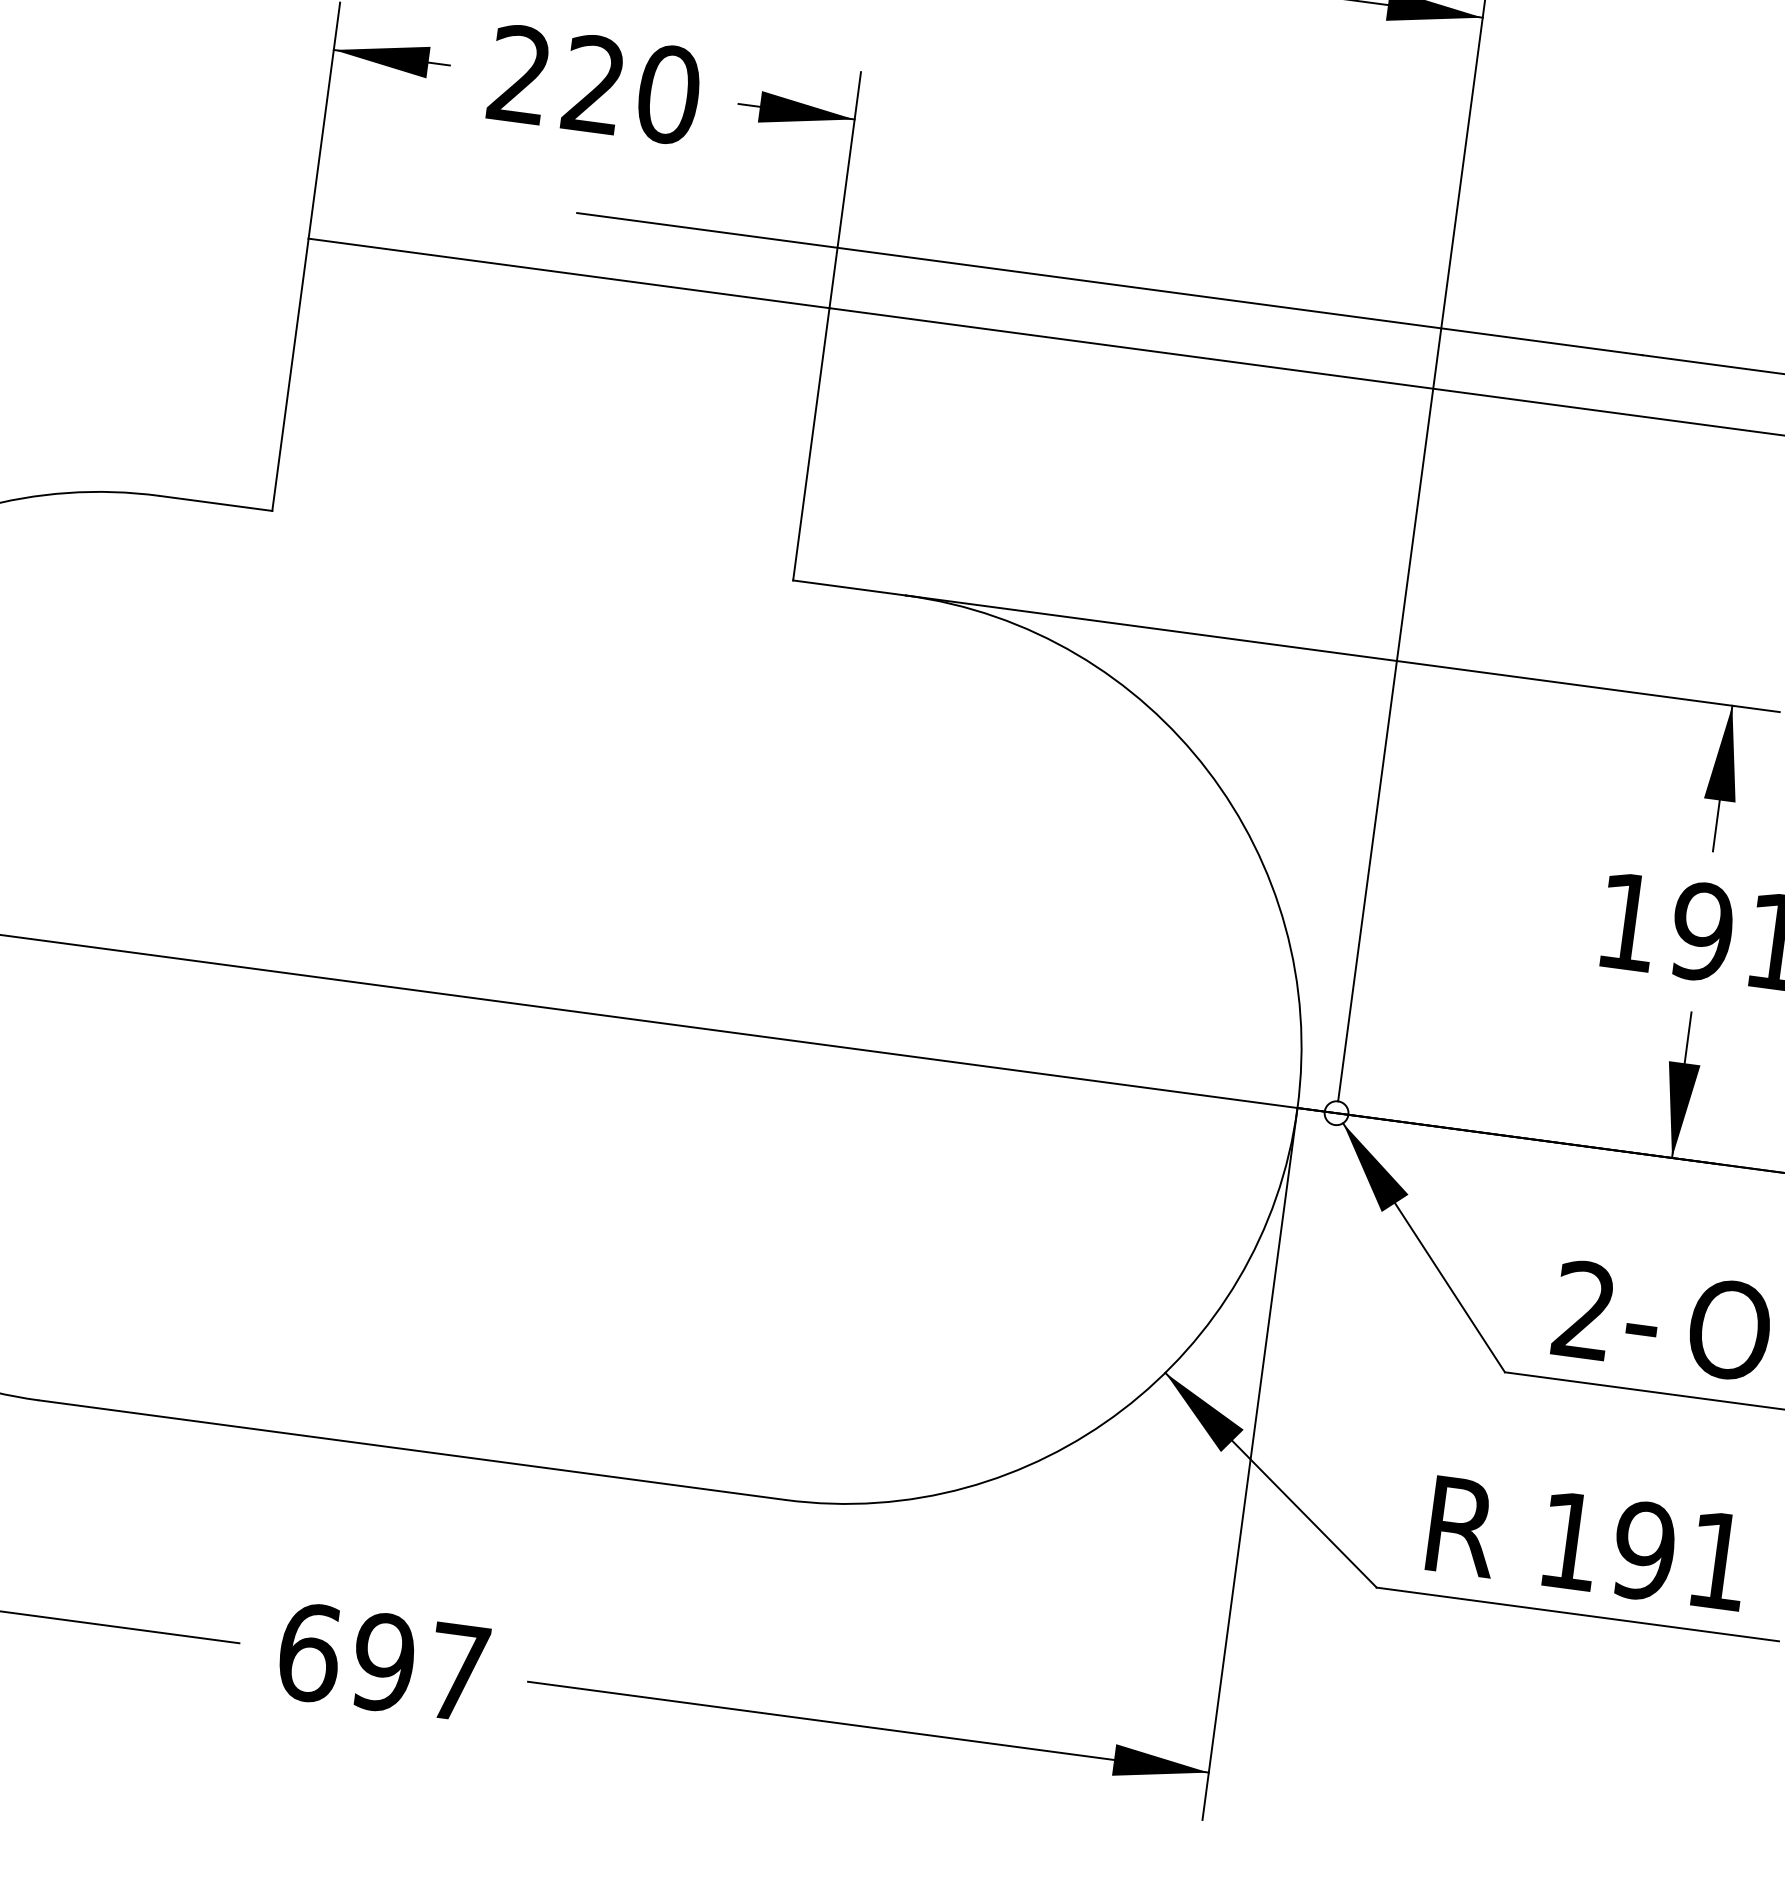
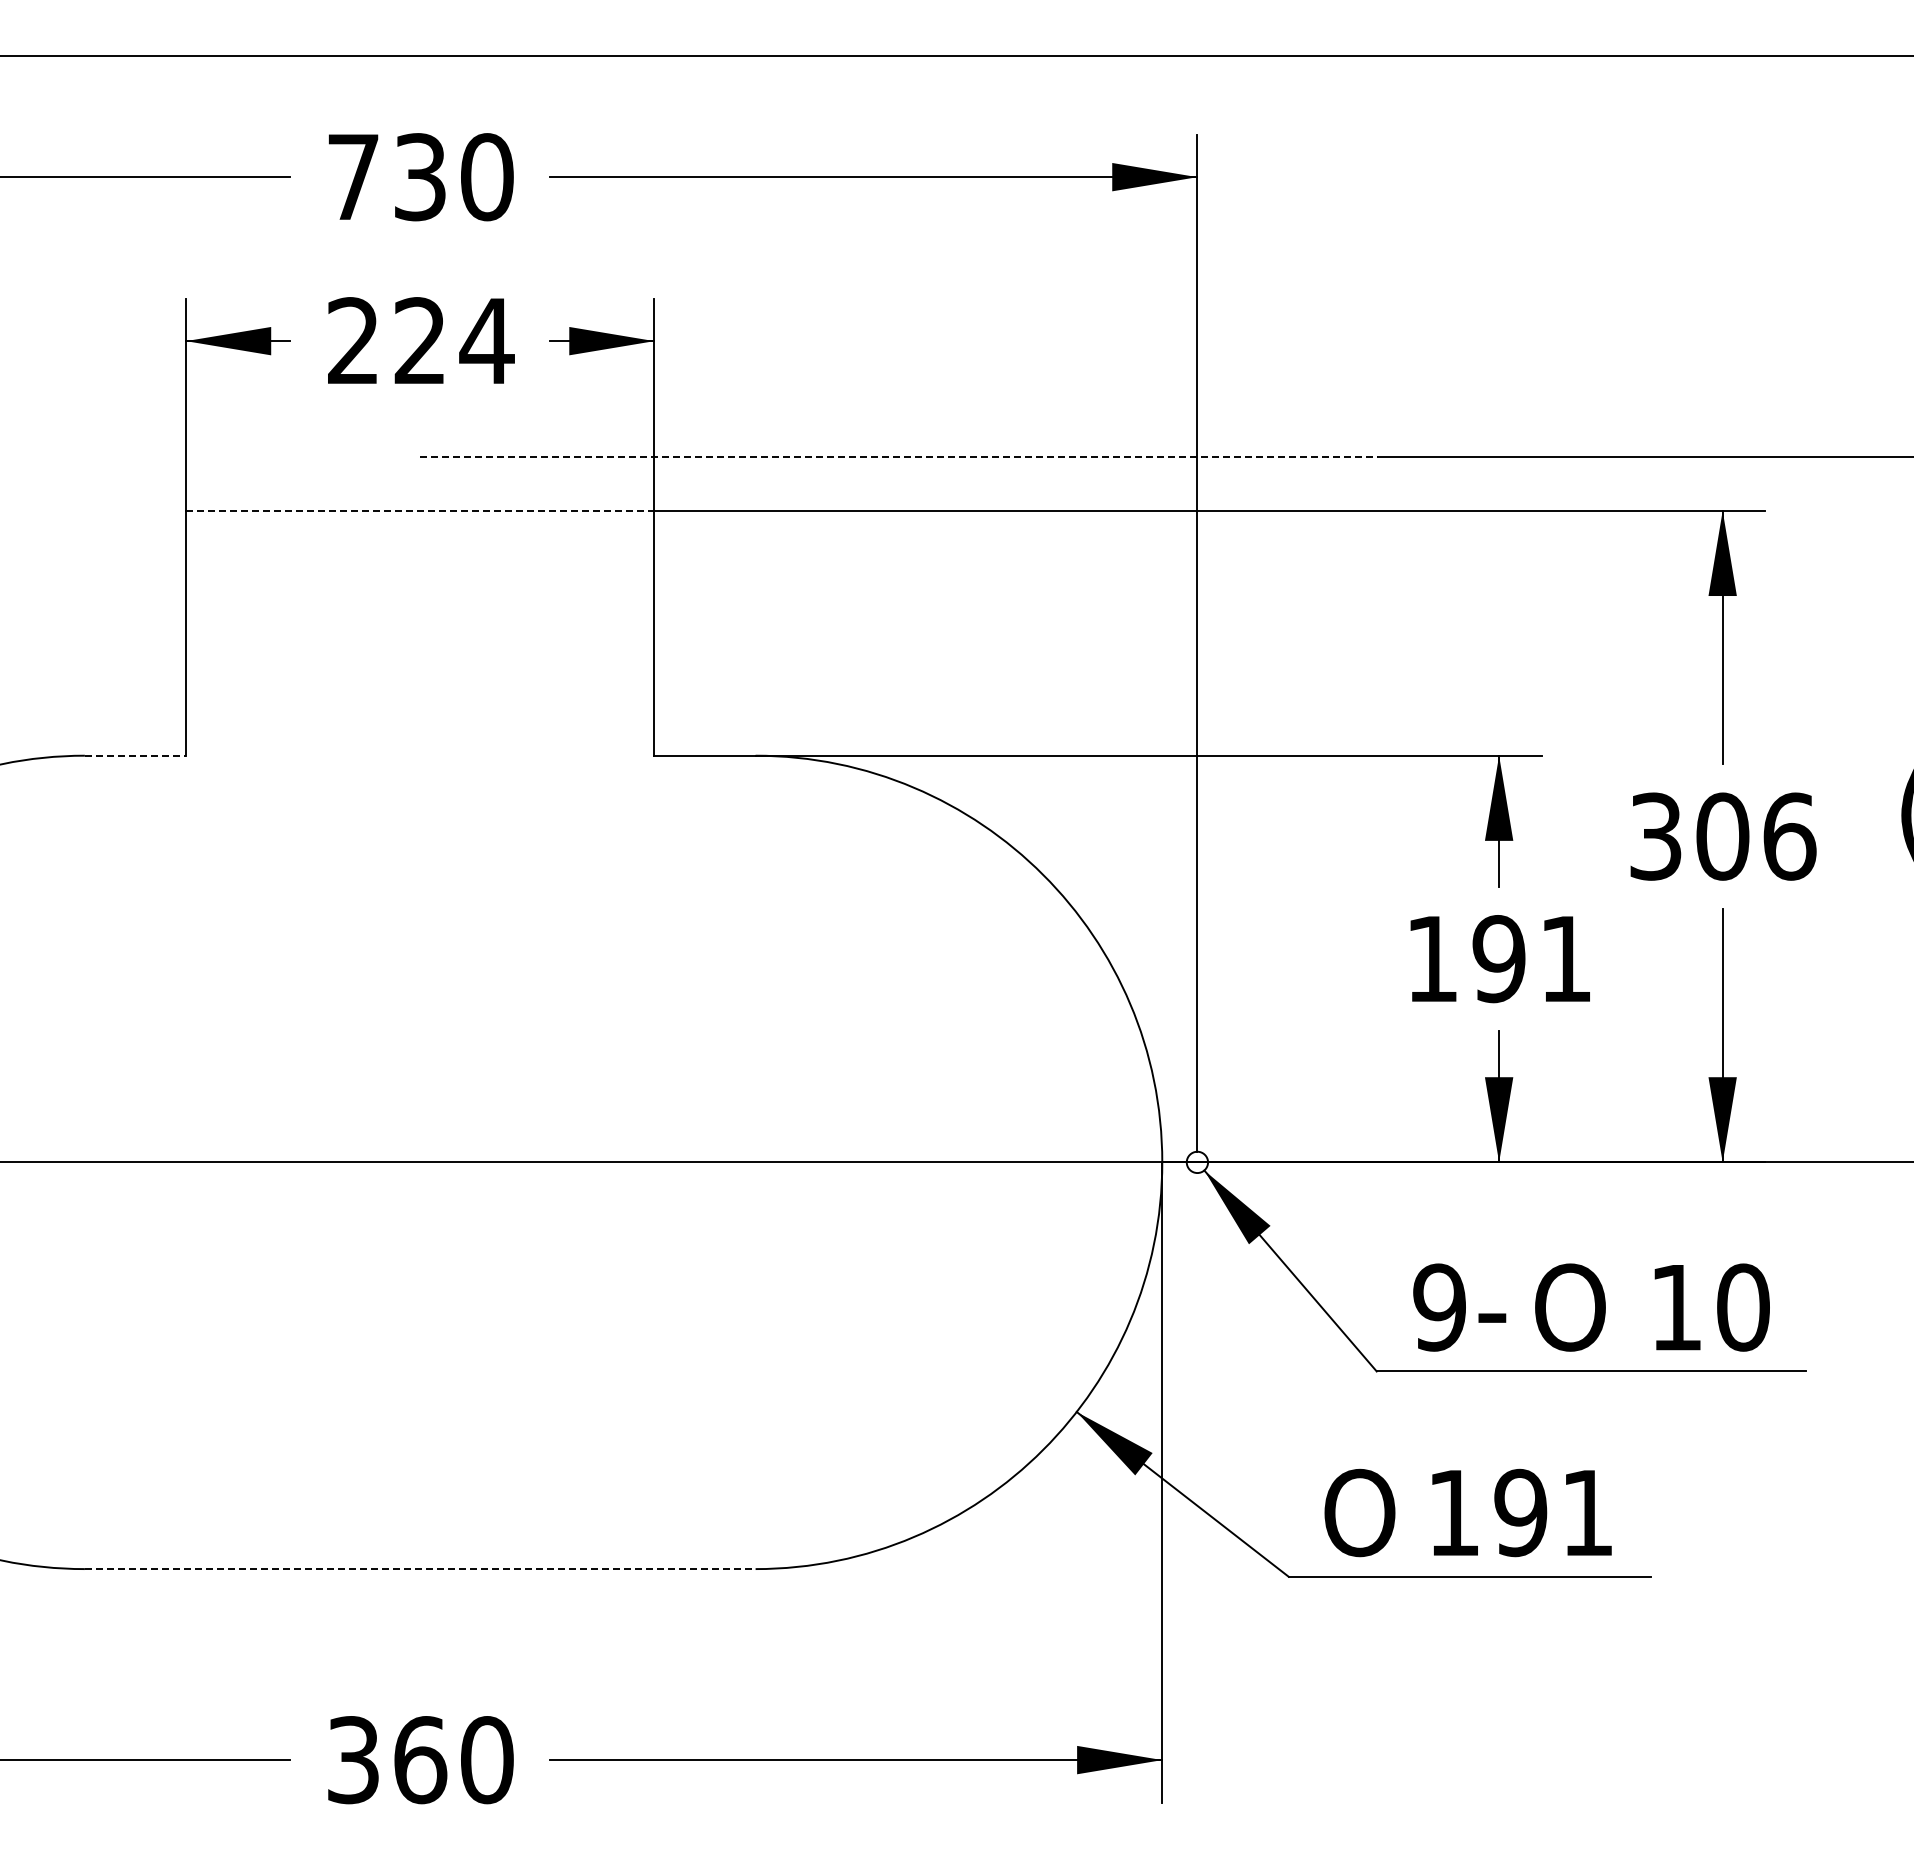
text: (667, 94) -> (486, 341), 220 -> 224
line: (569, 273) -> (420, 510), solid -> dashed
line: (1110, 284) -> (899, 456), solid -> dashed
line: (216, 503) -> (135, 755), solid -> dashed
text: (1584, 1310) -> (1439, 1307), 2- -> 9-
line: (412, 1450) -> (420, 1569), solid -> dashed
text: (1464, 1526) -> (1359, 1512), R -> O
text: (383, 1663) -> (420, 1760), 697 -> 360

